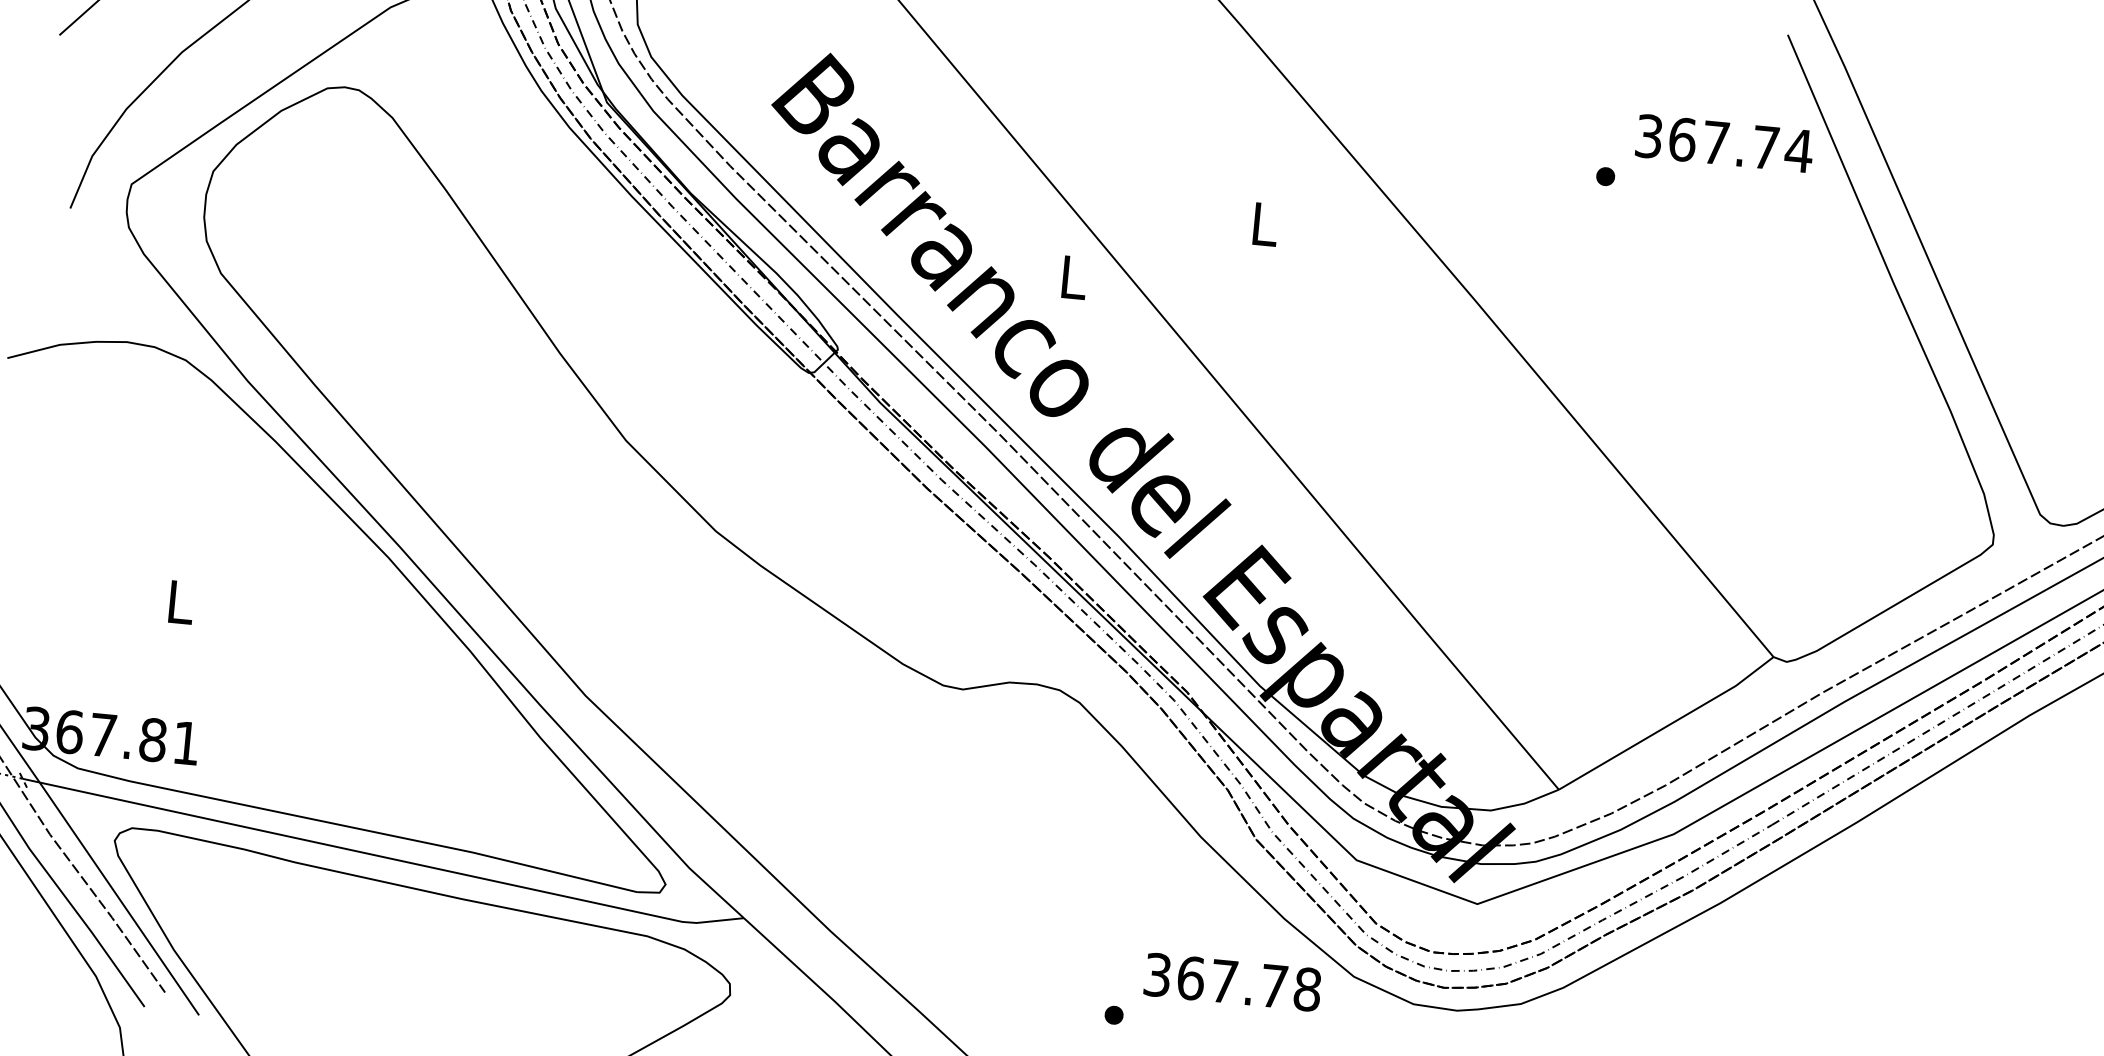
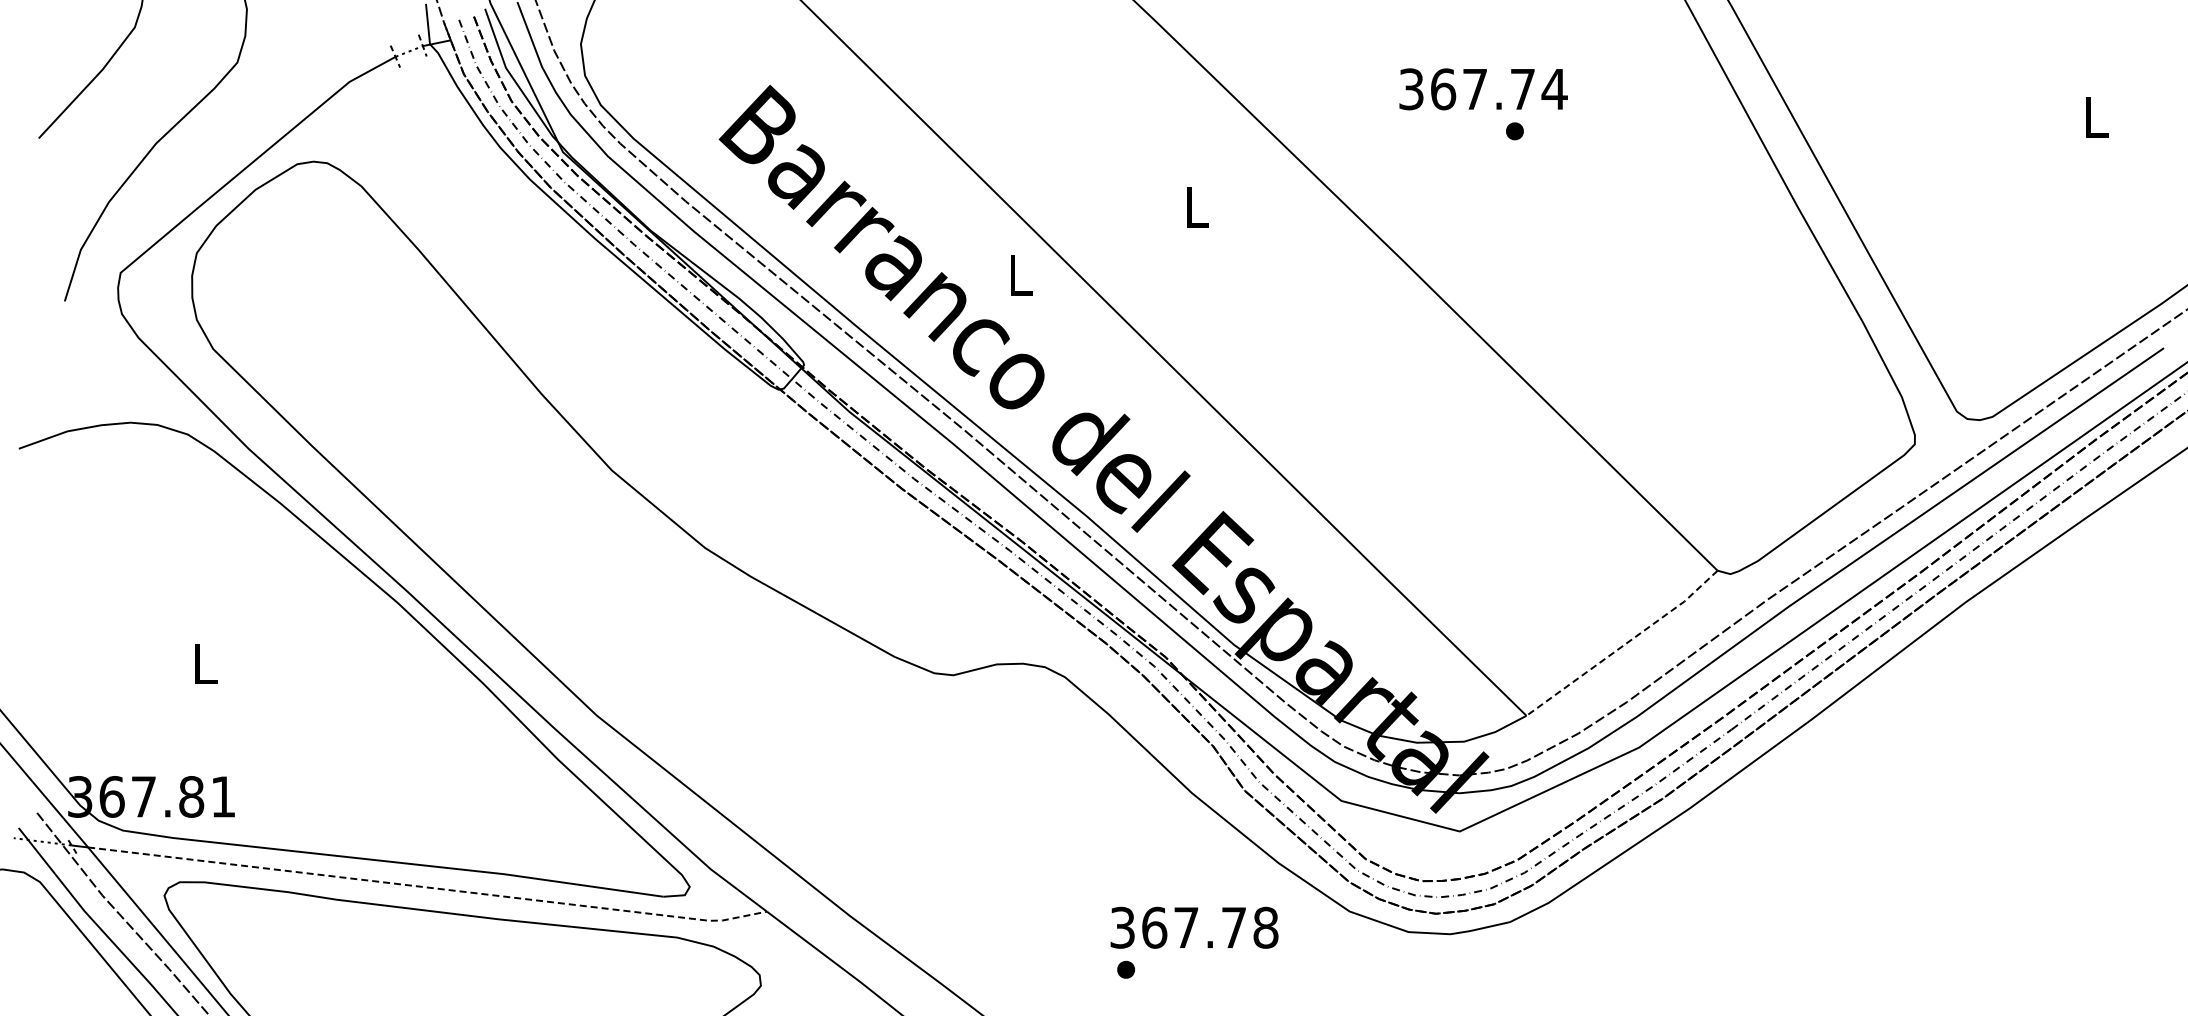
text: (1724, 143) -> (1483, 89), moved
line: (1668, 725) -> (1624, 645), solid -> dashed
line: (393, 858) -> (429, 887), solid -> dashed
text: (1232, 982) -> (1194, 927), moved

